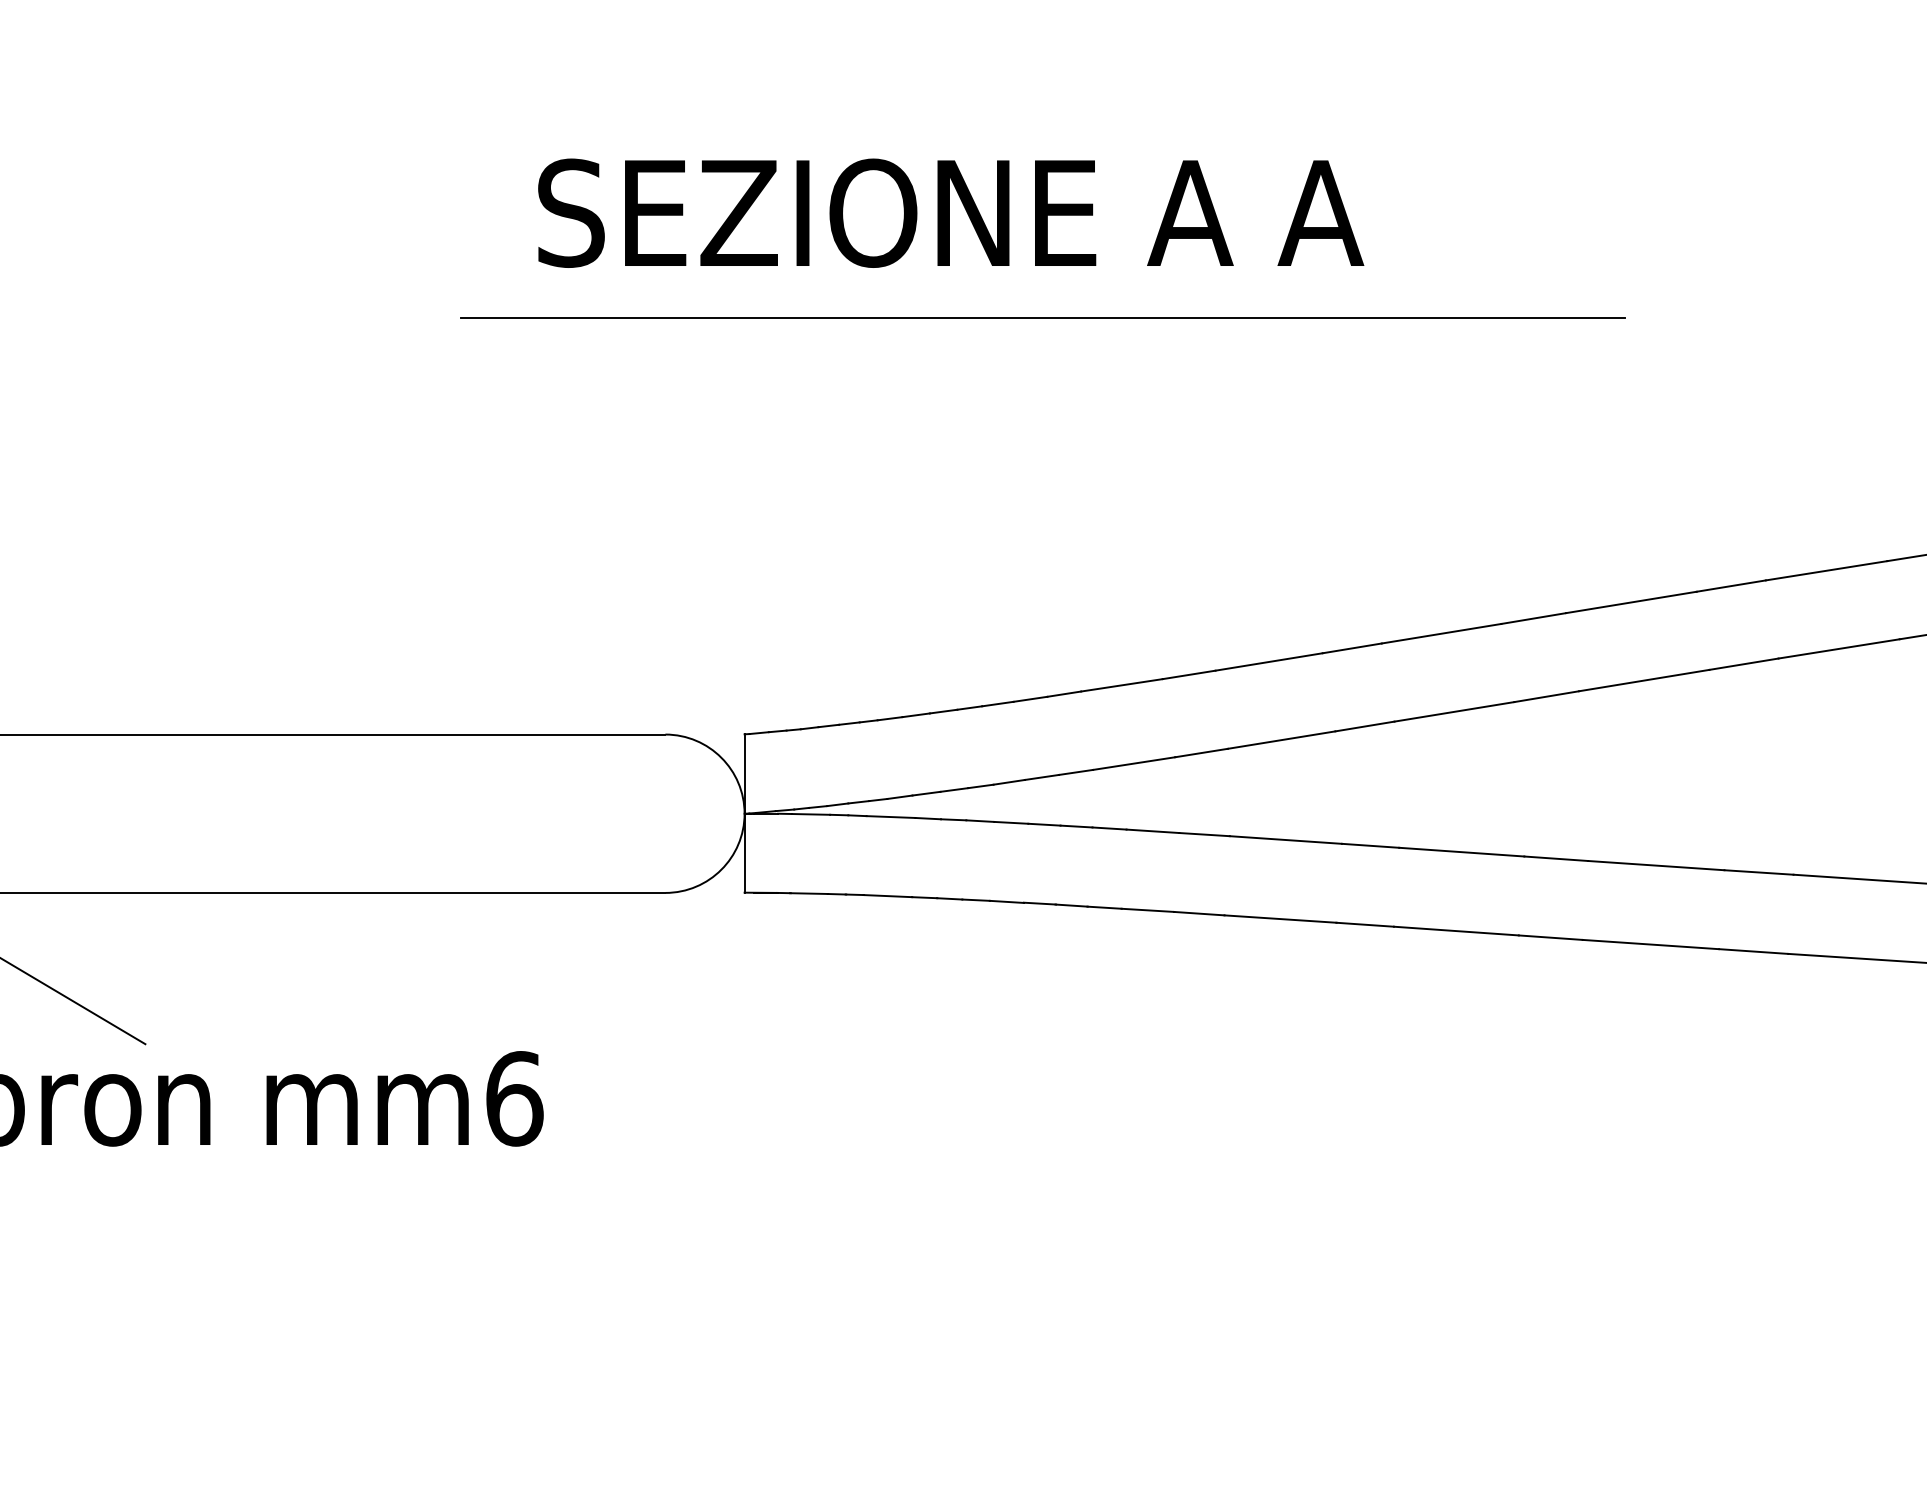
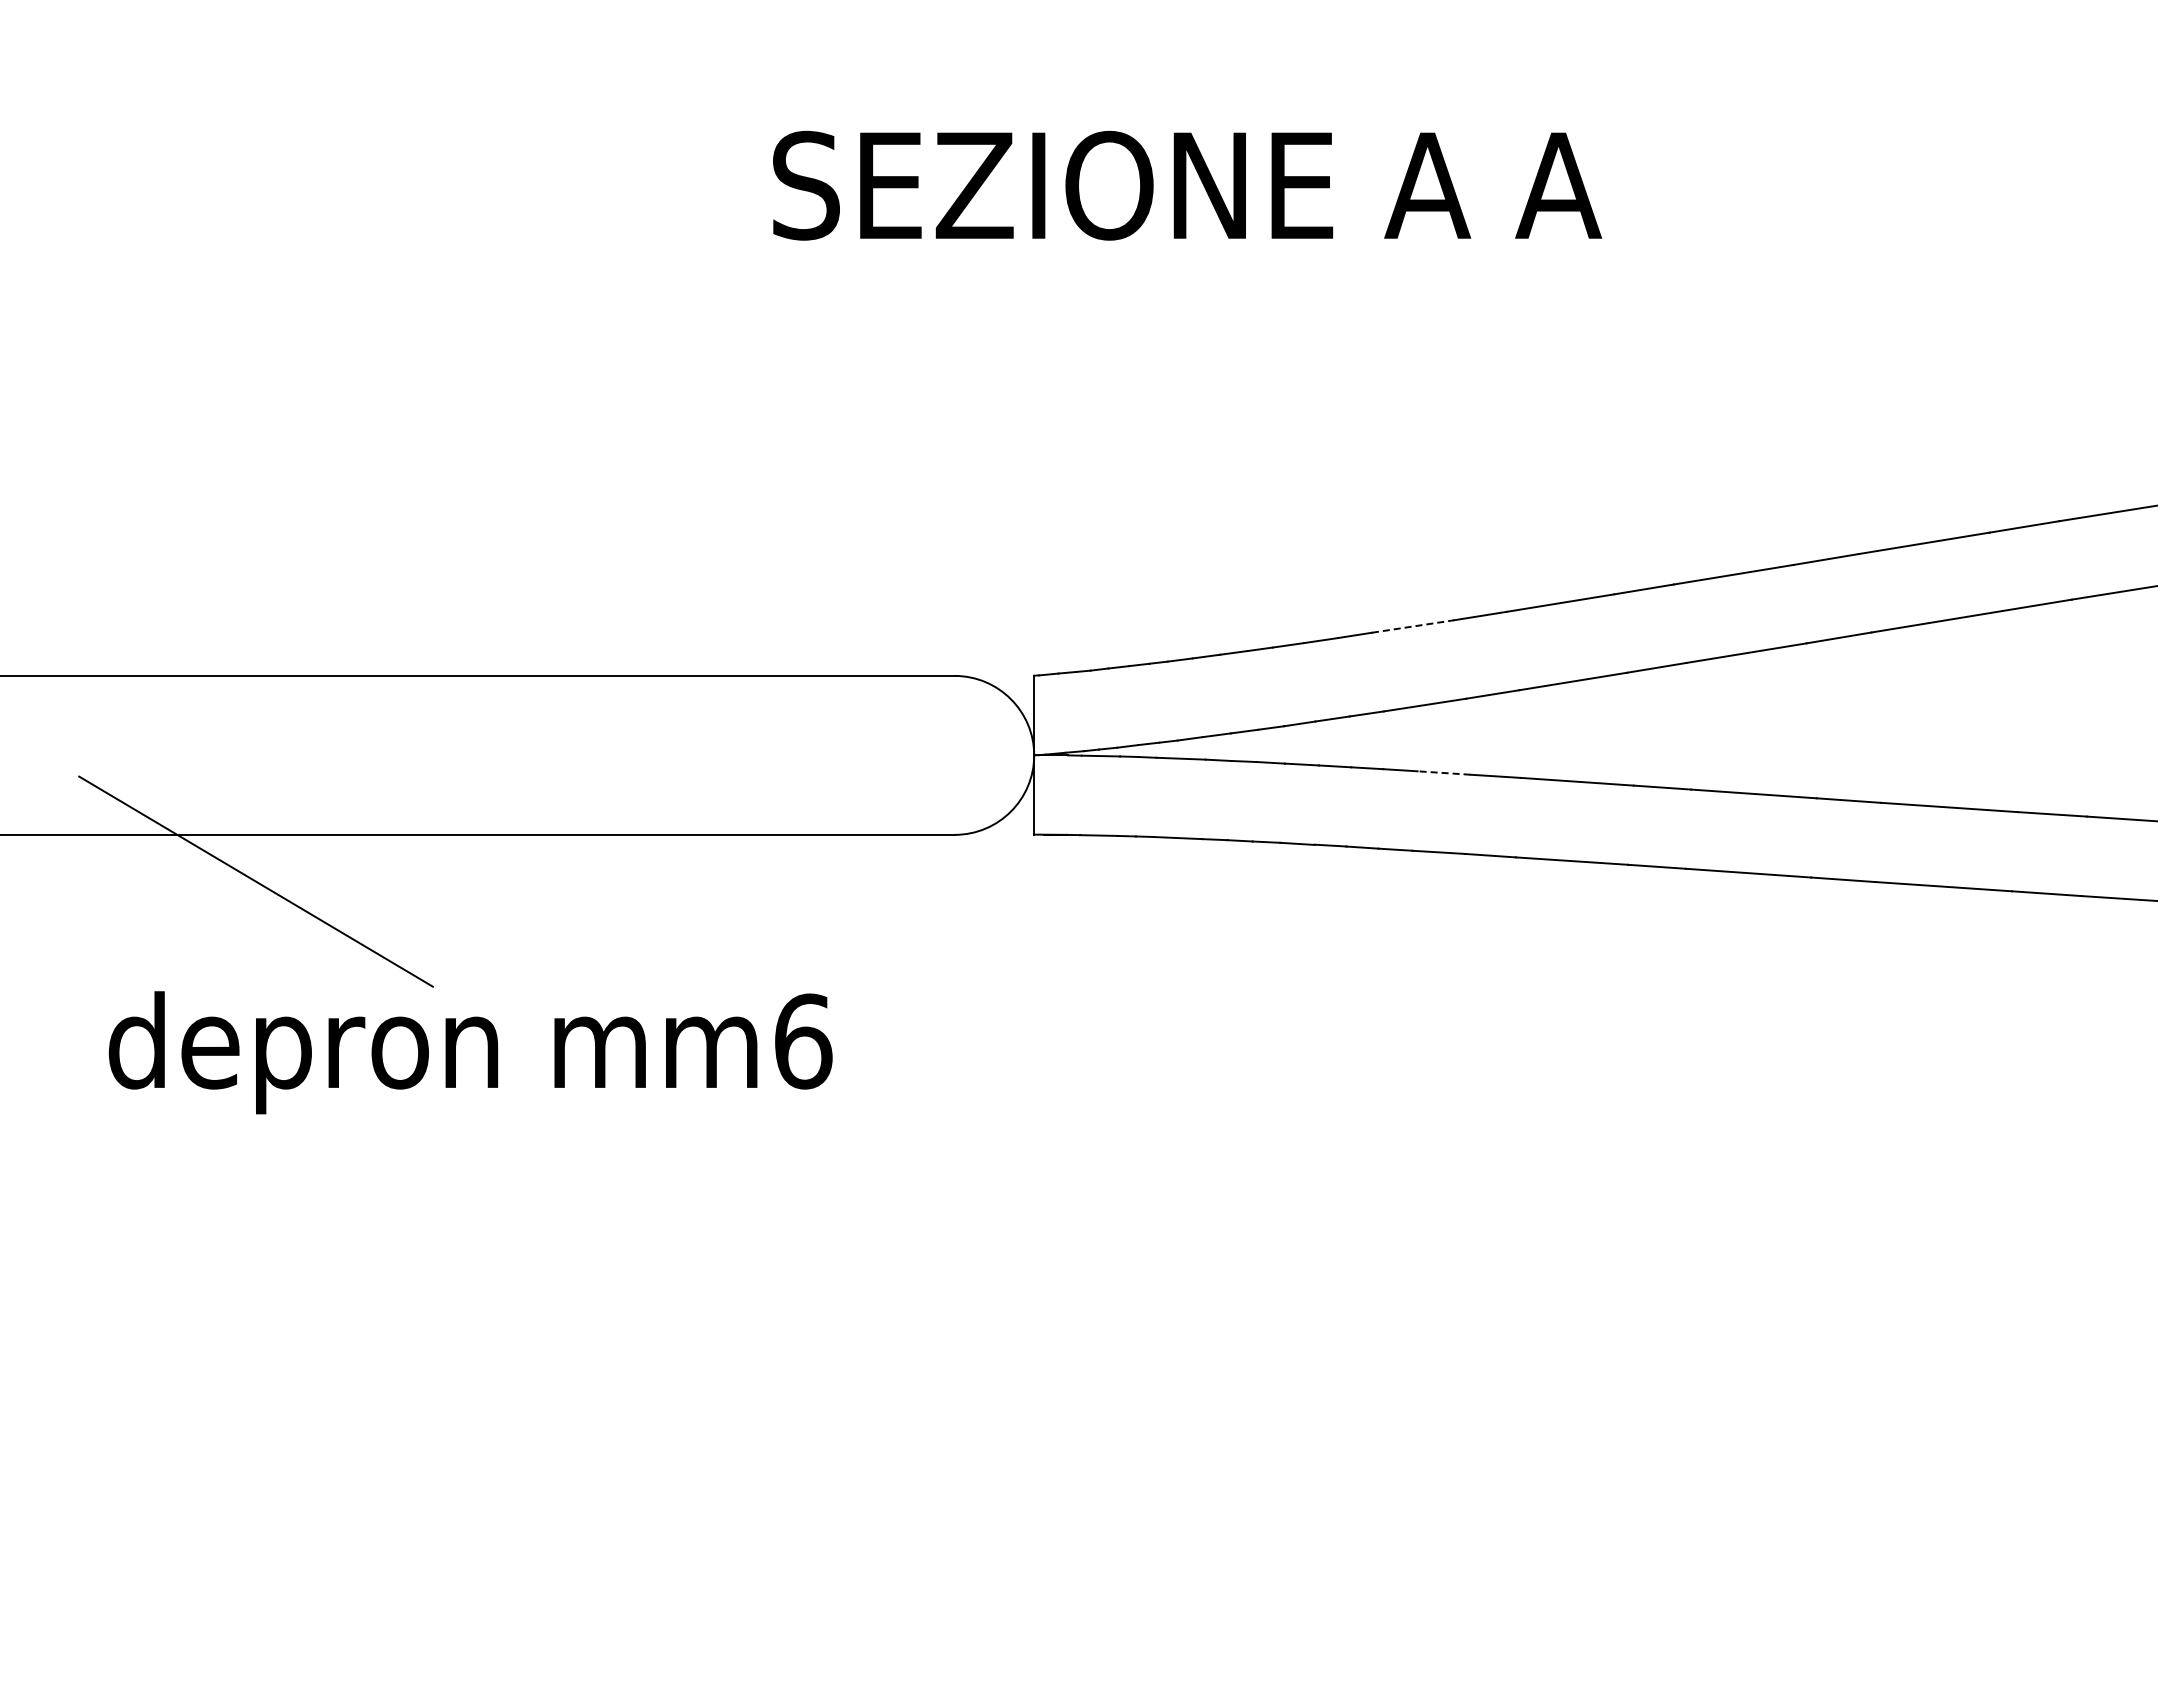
text: (951, 213) -> (1187, 185), moved
line: (1042, 318) -> (1333, 258), removed
line: (1122, 685) -> (1413, 626), solid -> dashed
line: (1153, 831) -> (1444, 773), solid -> dashed

